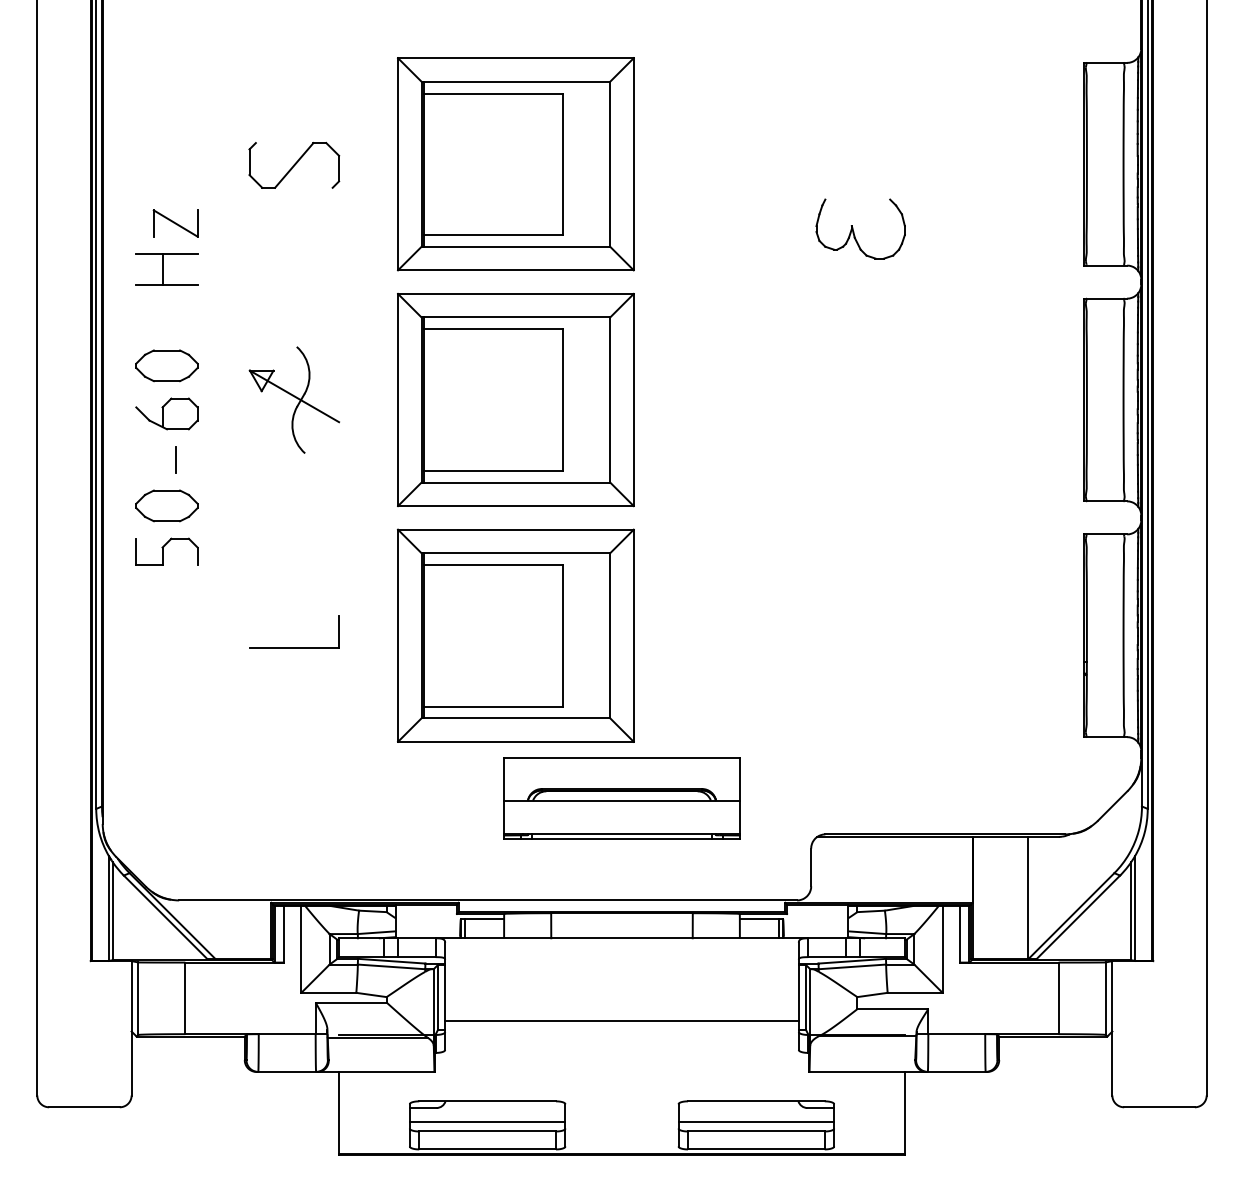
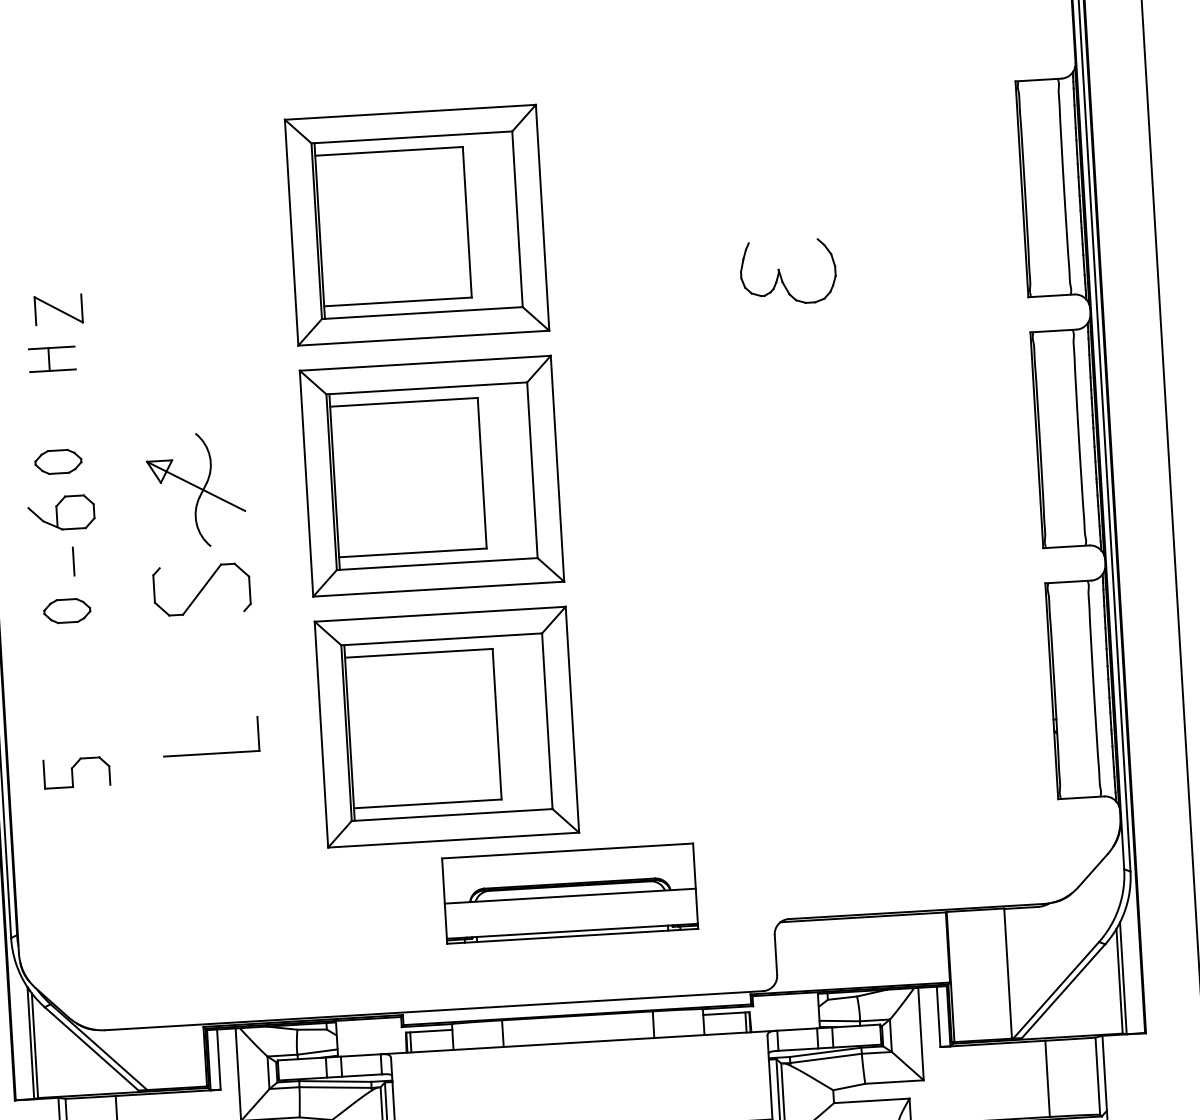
part: (294, 165) -> (202, 589), moved
part: (166, 269) -> (51, 359), size x0.7
part: (166, 365) -> (57, 461), size x0.7
part: (166, 505) -> (66, 610), size x0.7
part: (166, 551) -> (76, 772), moved

